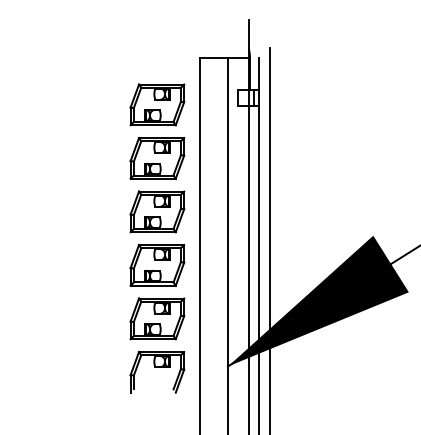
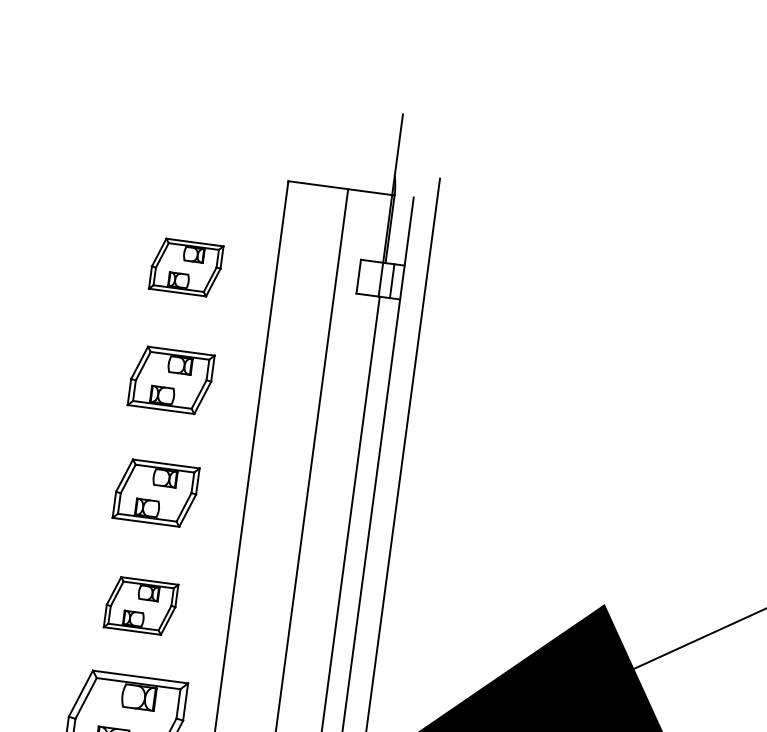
part: (157, 104) -> (186, 266), size x0.6
part: (157, 158) -> (171, 380), size x0.7
part: (157, 211) -> (156, 492), size x0.7
part: (157, 265) -> (141, 606), size x0.6

